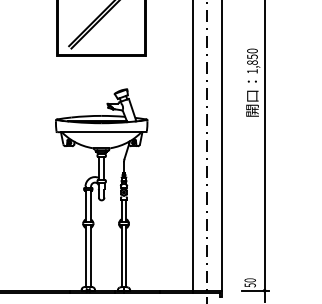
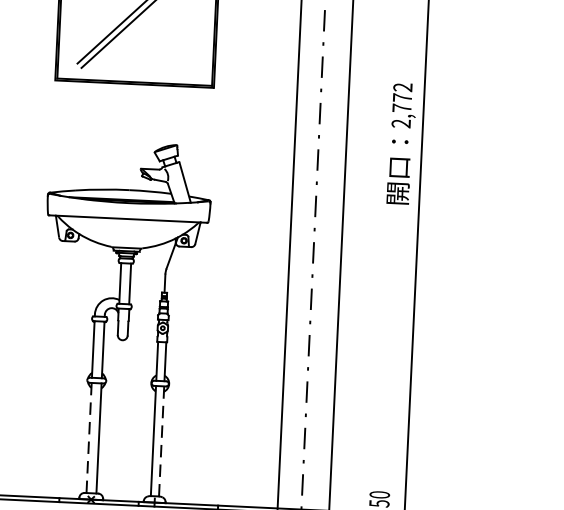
text: (252, 60) -> (402, 104), 1,850 -> 2,772
line: (85, 256) -> (89, 438), solid -> dashed
line: (126, 256) -> (161, 442), solid -> dashed

